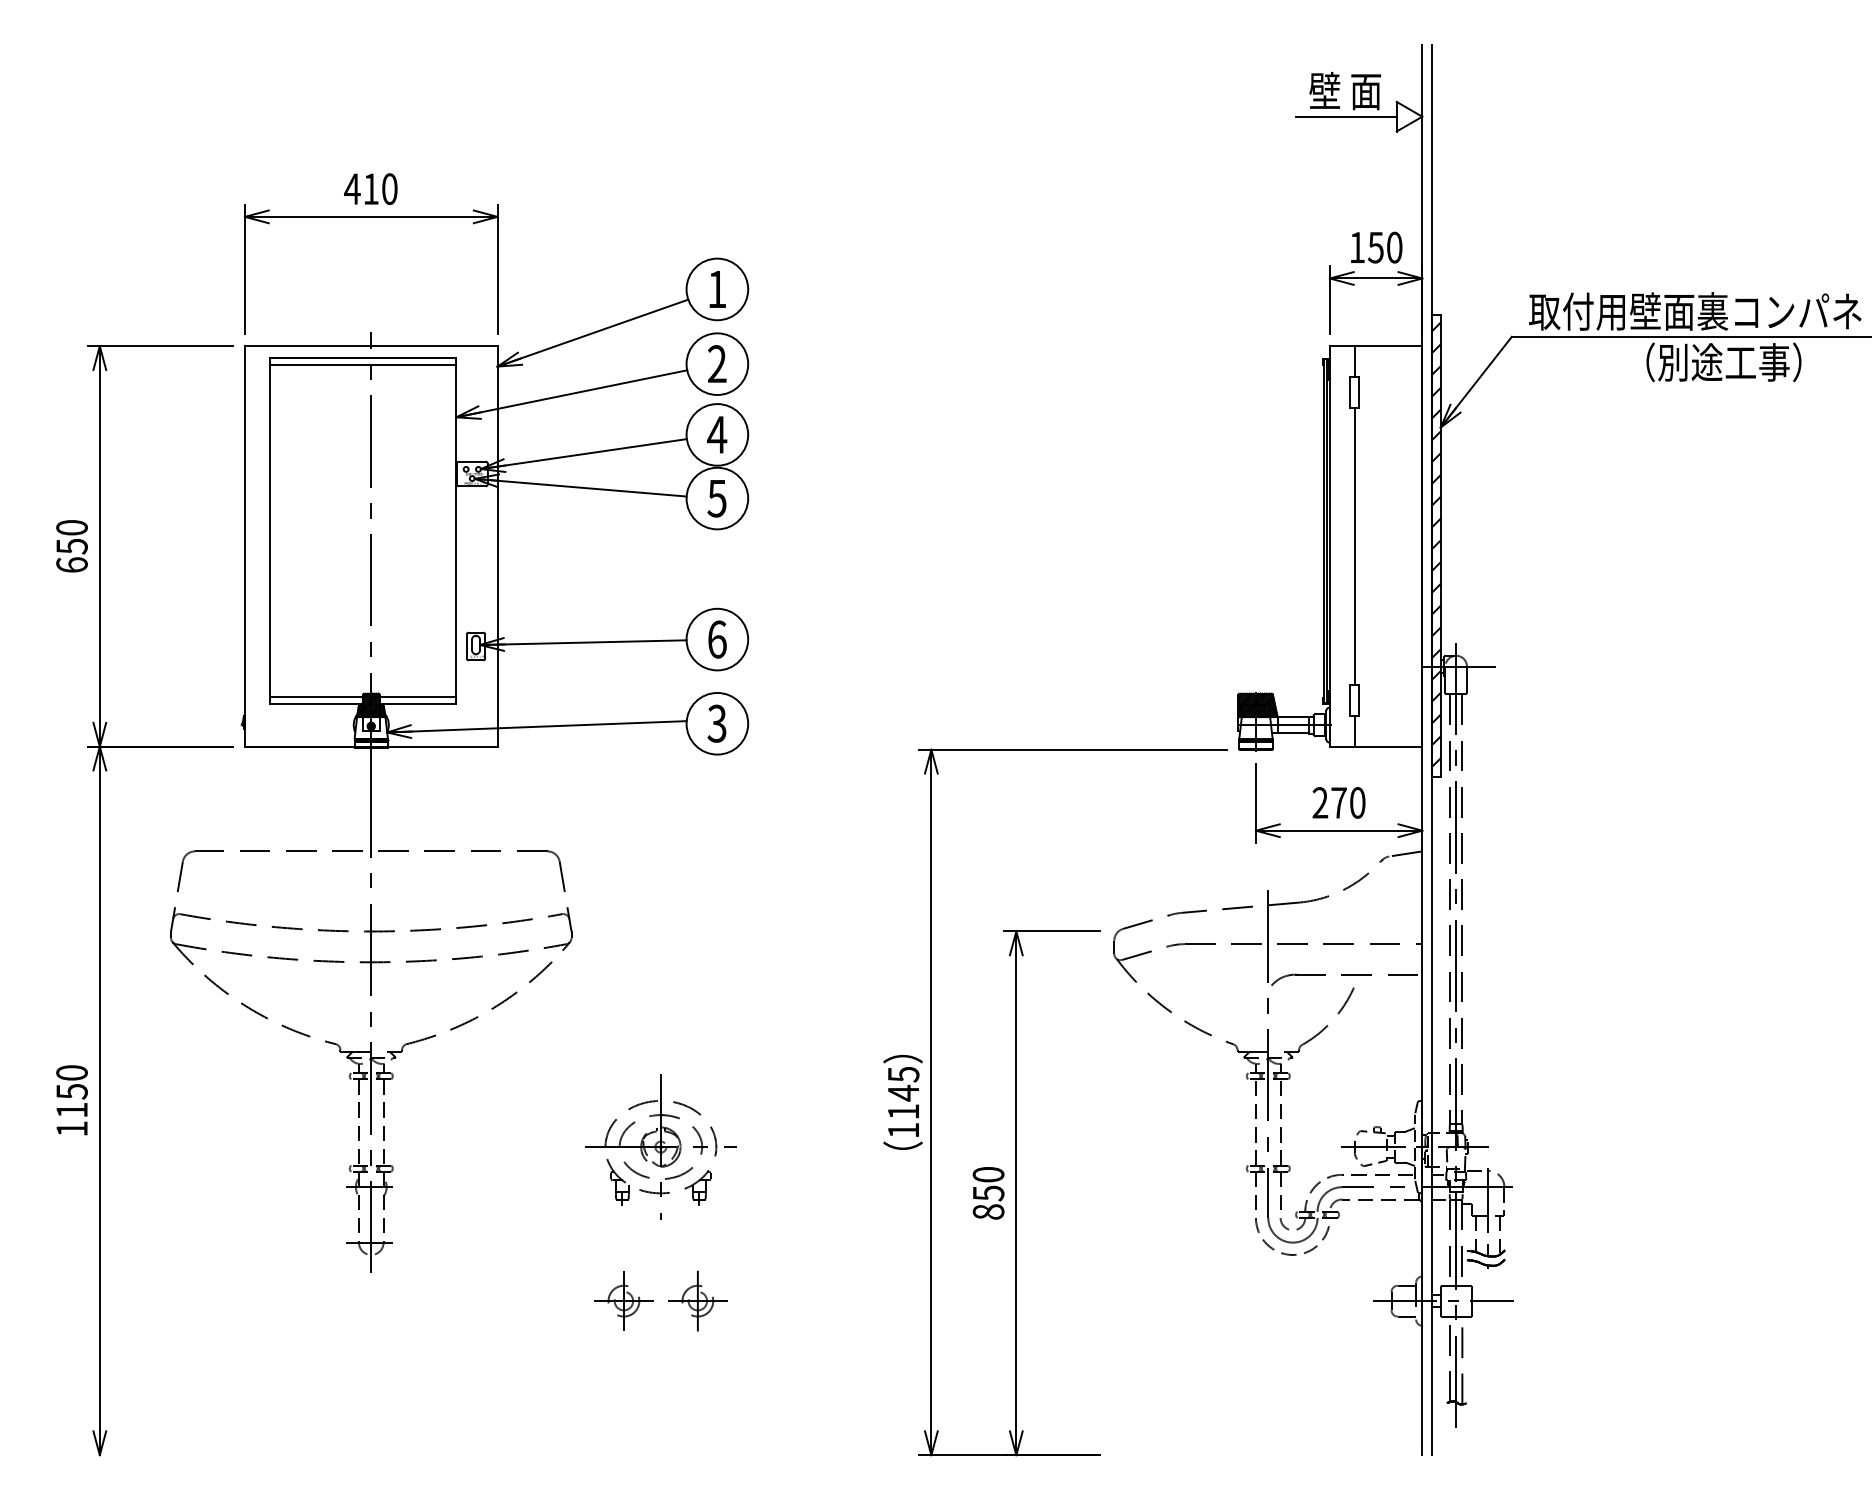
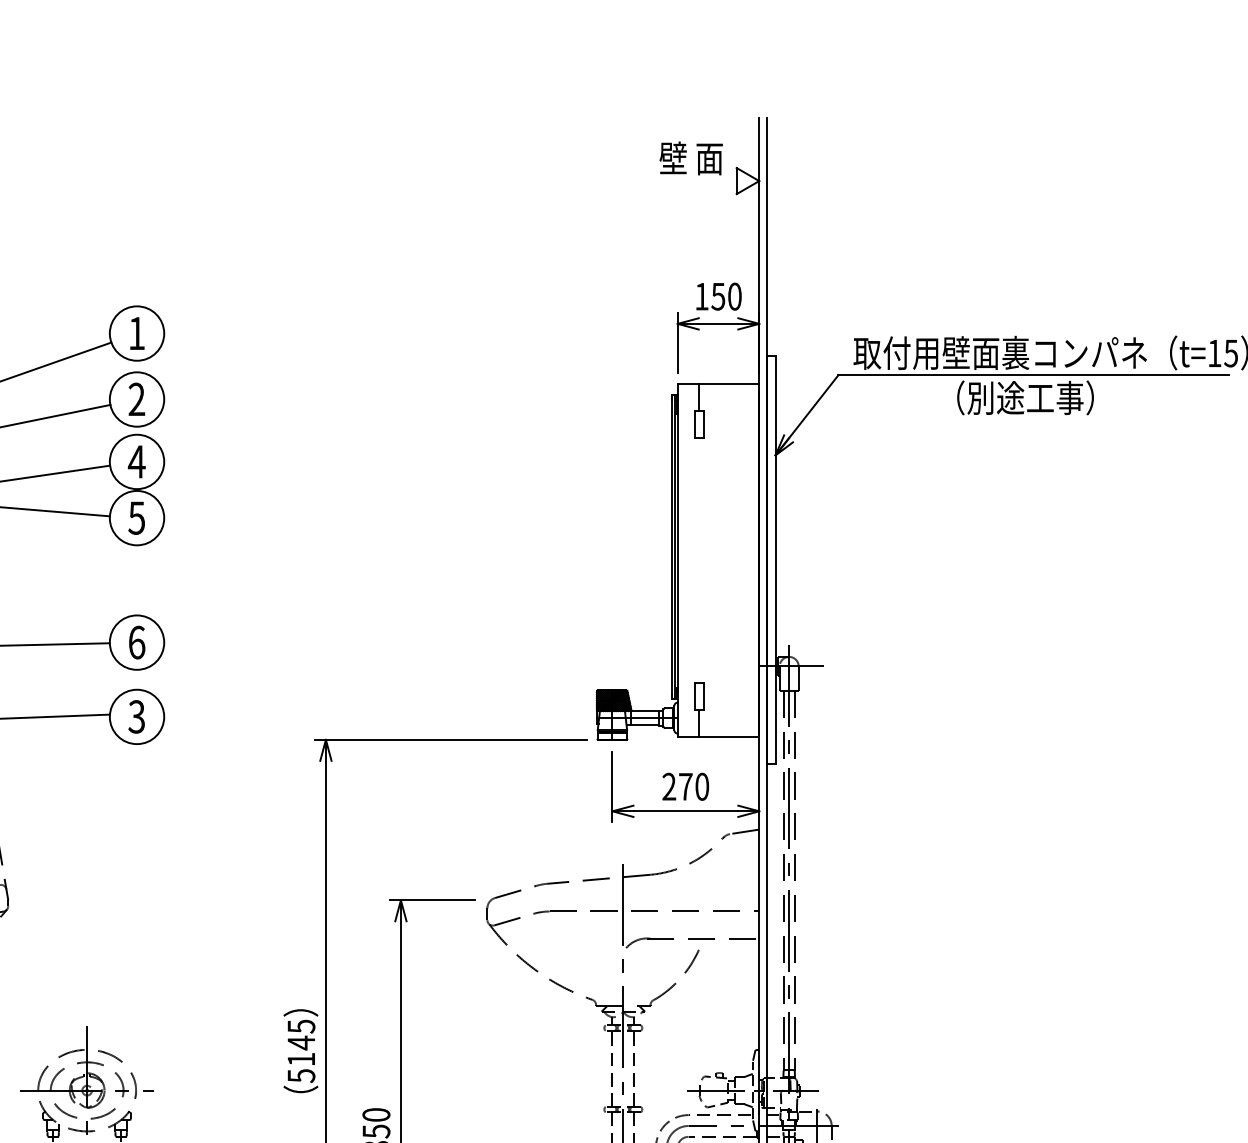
line: (1345, 116) -> (691, 180), removed
hatch: (1435, 544) -> (770, 558), removed
line: (1354, 546) -> (699, 560), removed
text: (903, 1130) -> (301, 1075), 1145 -> 5145

